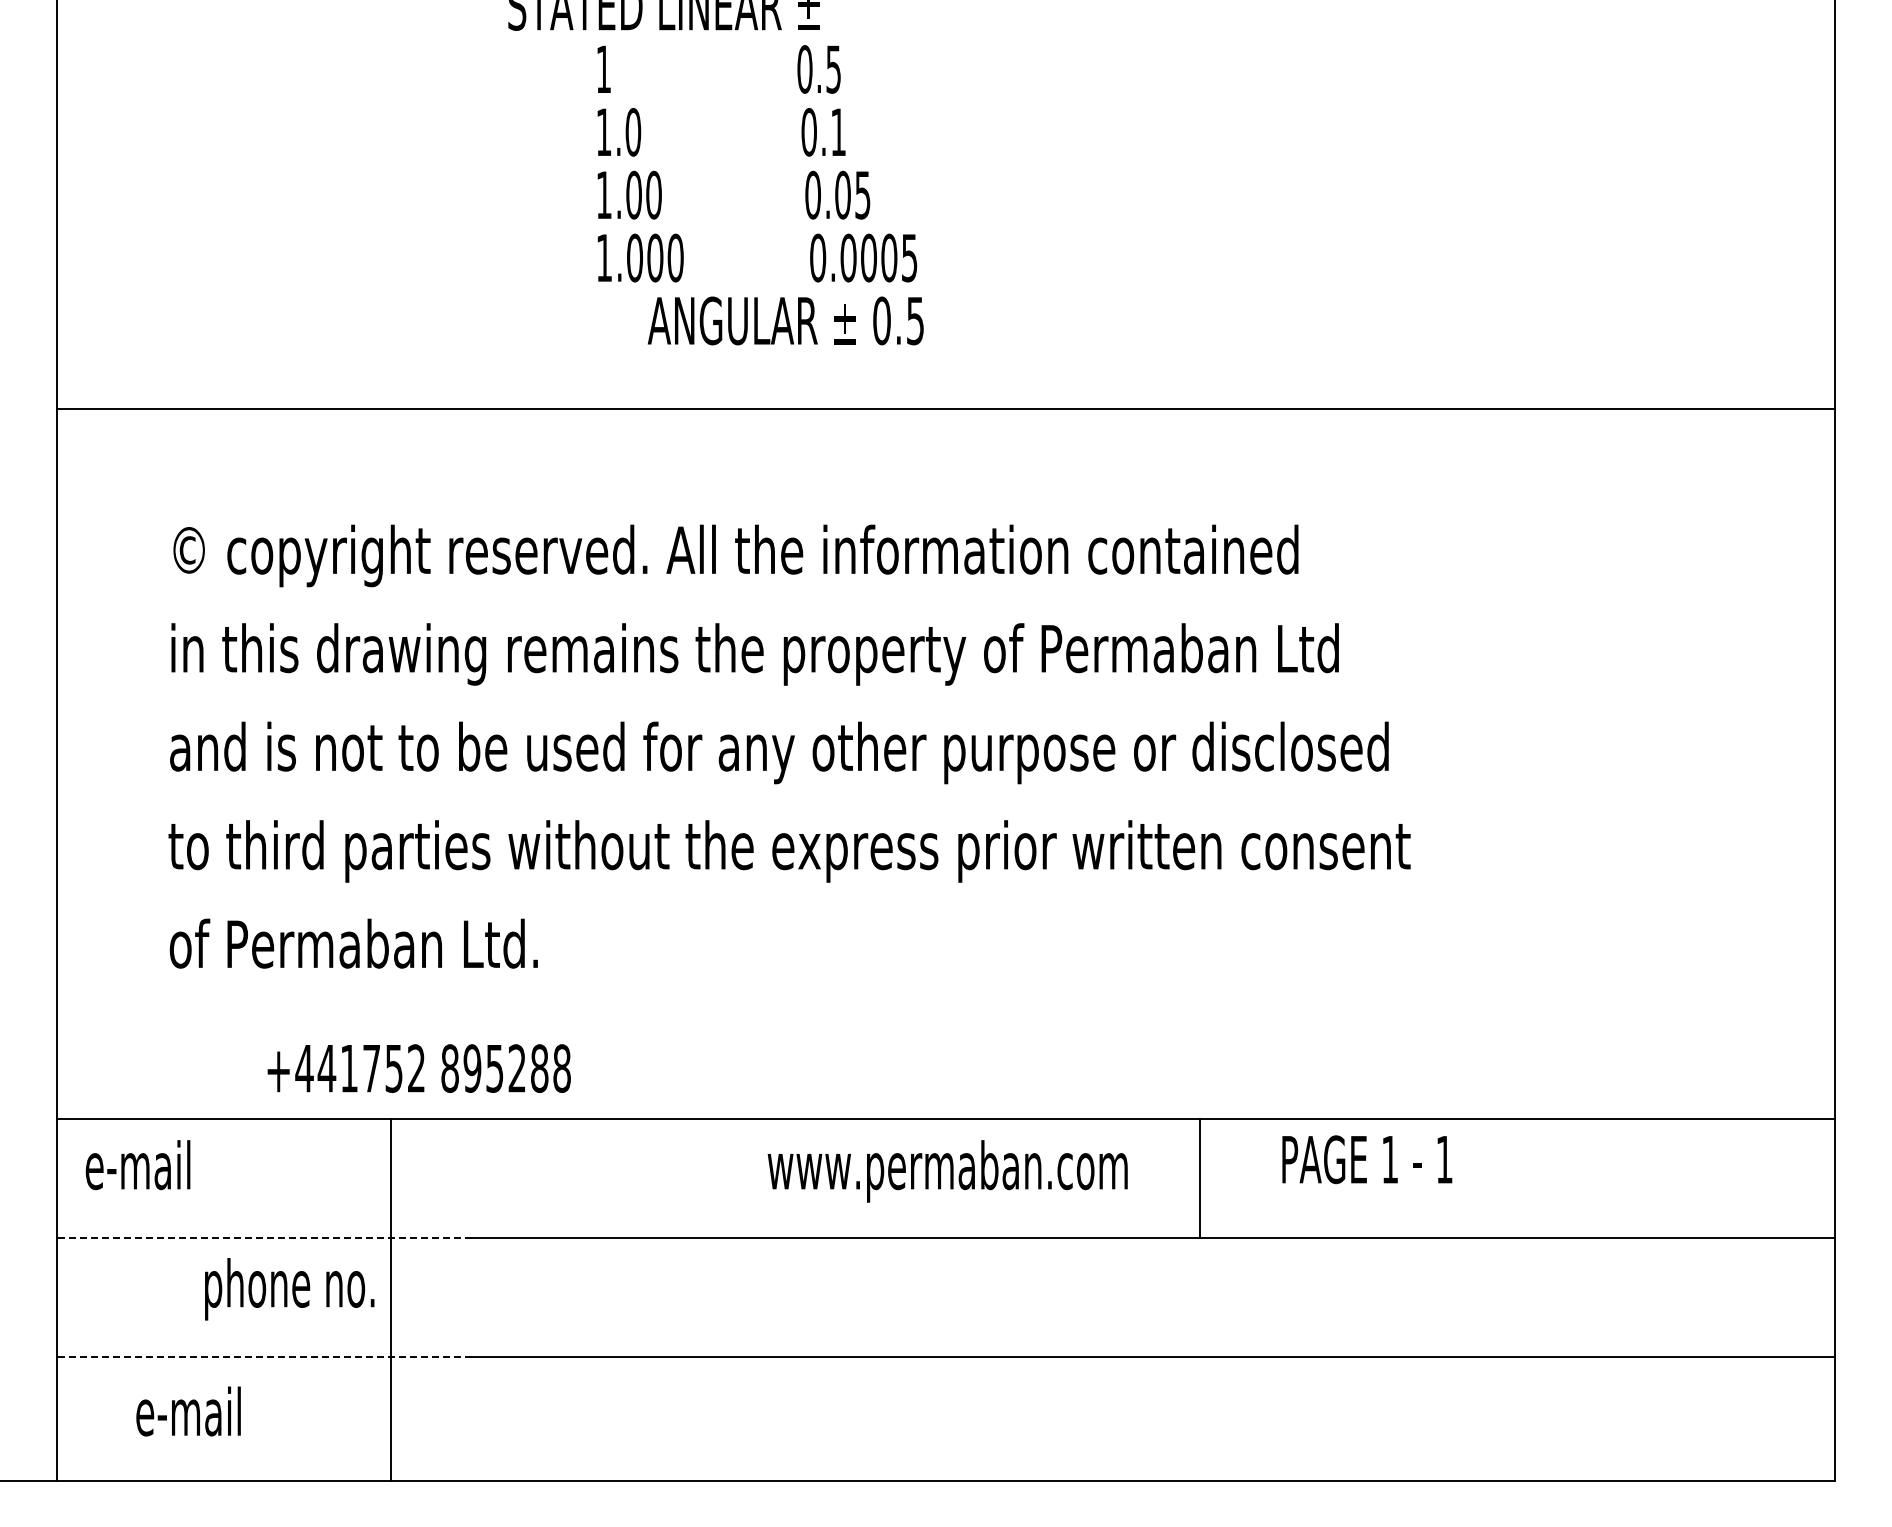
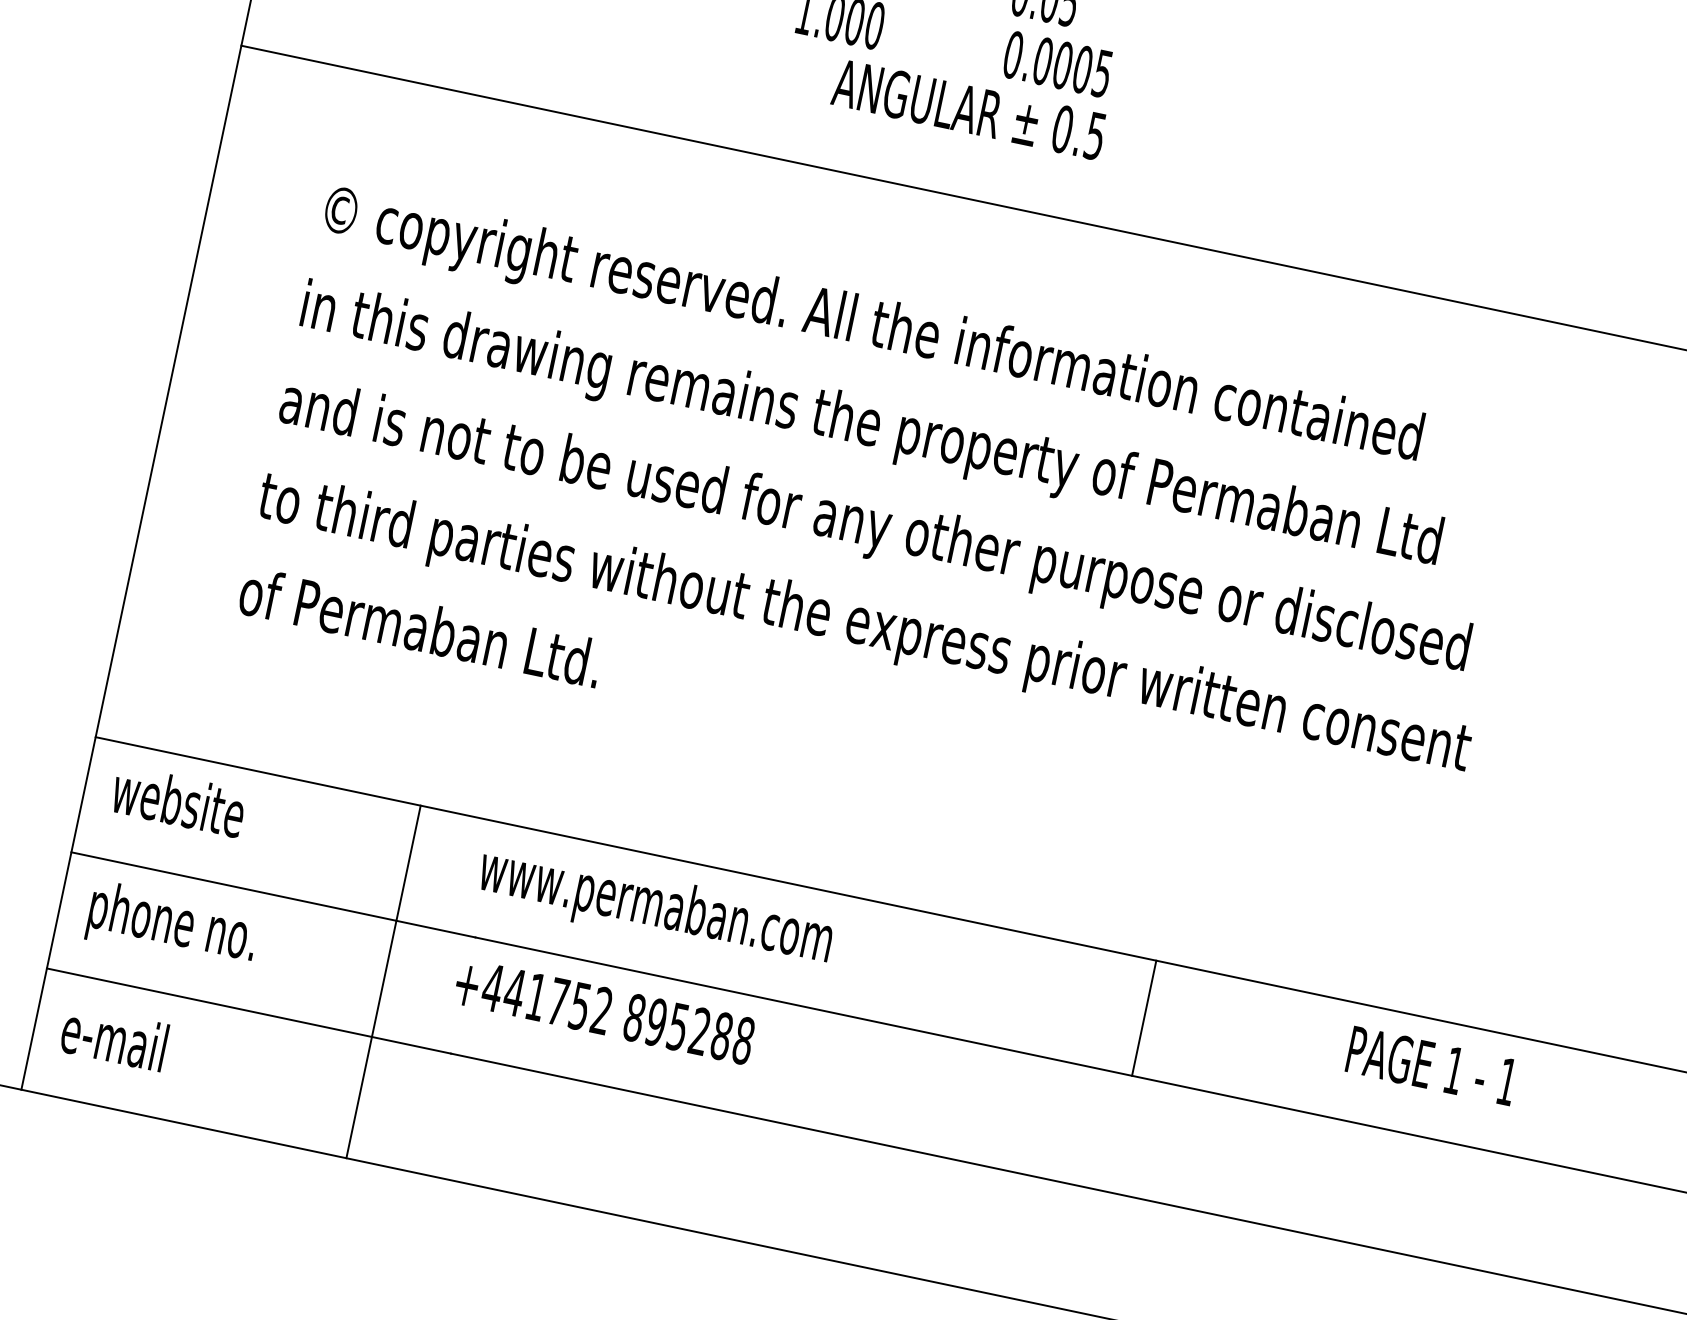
text: (418, 1068) -> (603, 1011), moved
text: (1367, 1159) -> (1432, 1065), moved
text: (151, 1165) -> (178, 801), e-mail -> website
text: (947, 1171) -> (655, 908), moved
line: (1200, 1178) -> (1144, 1018), moved
line: (264, 1237) -> (273, 894), dashed -> solid
text: (289, 1289) -> (172, 926), moved
line: (264, 1356) -> (249, 1010), dashed -> solid
text: (188, 1411) -> (114, 1038), moved

